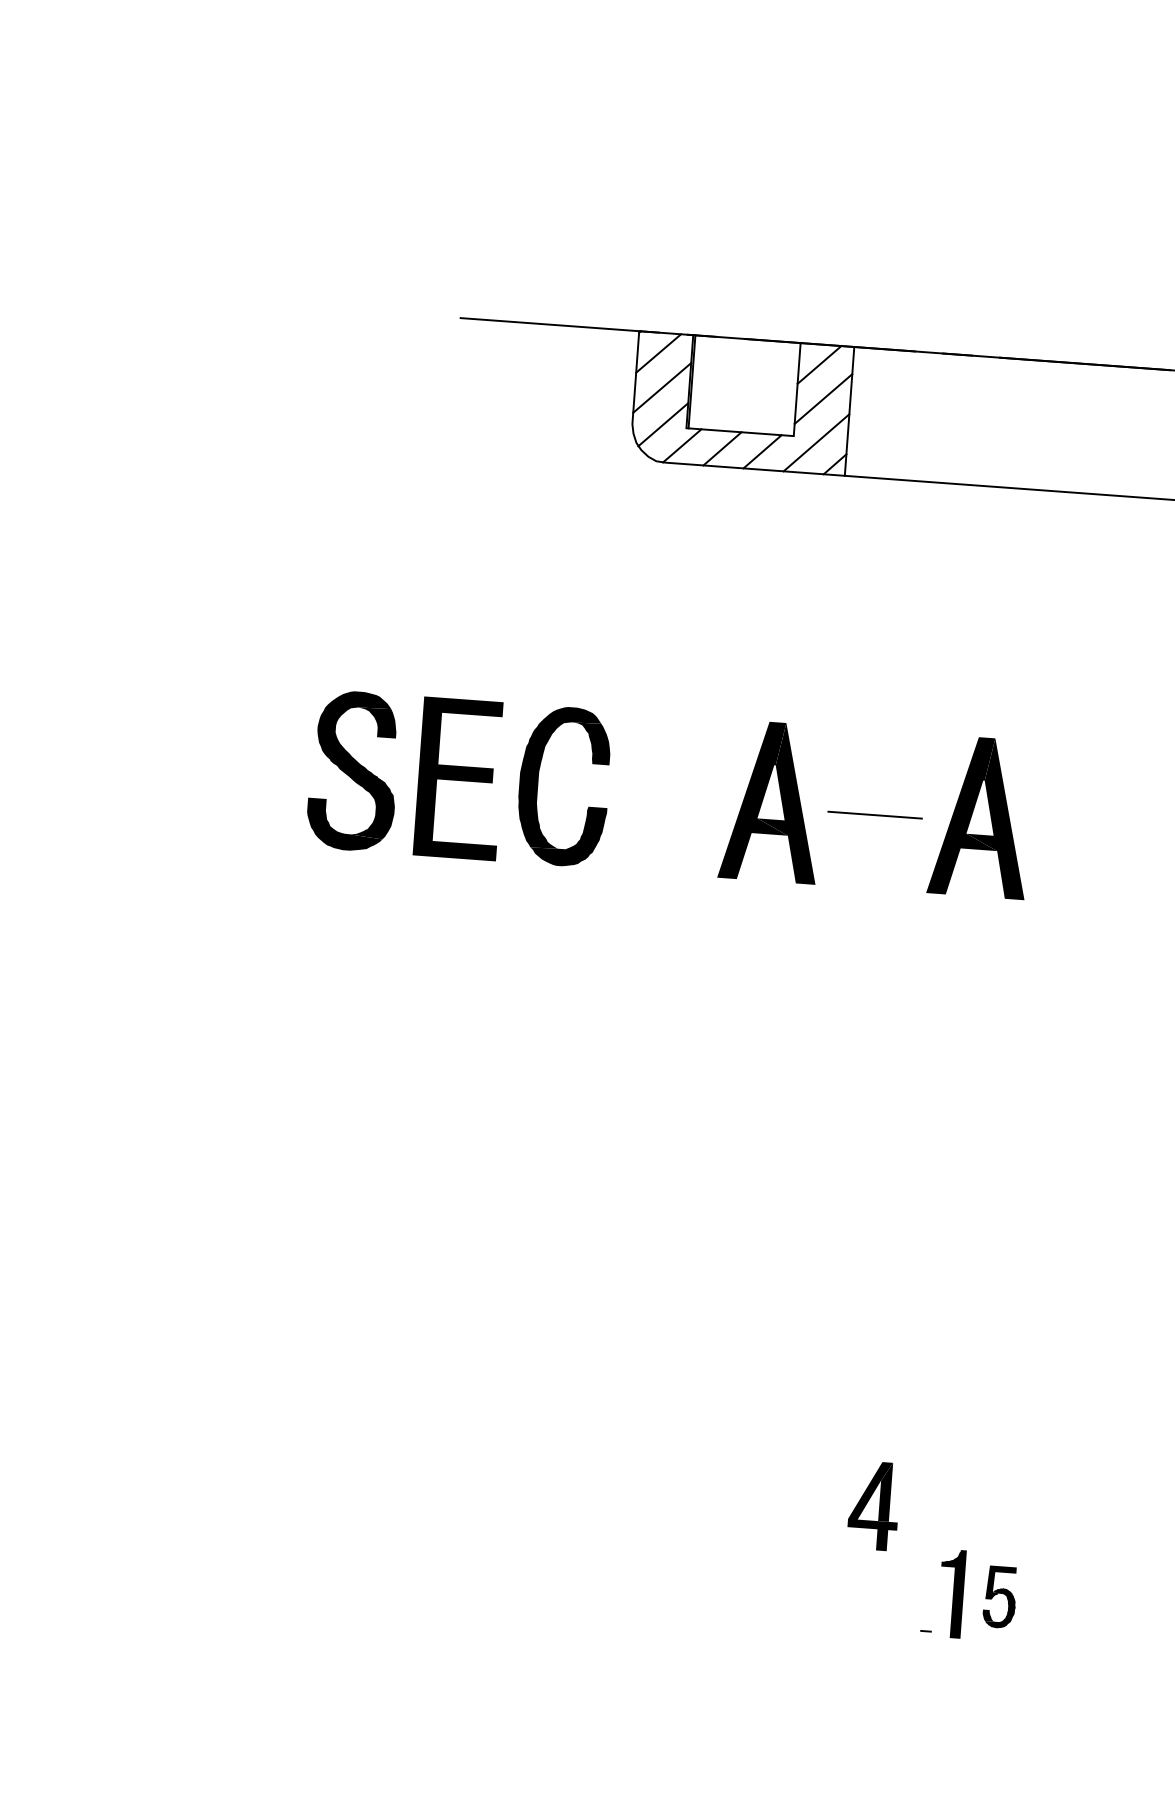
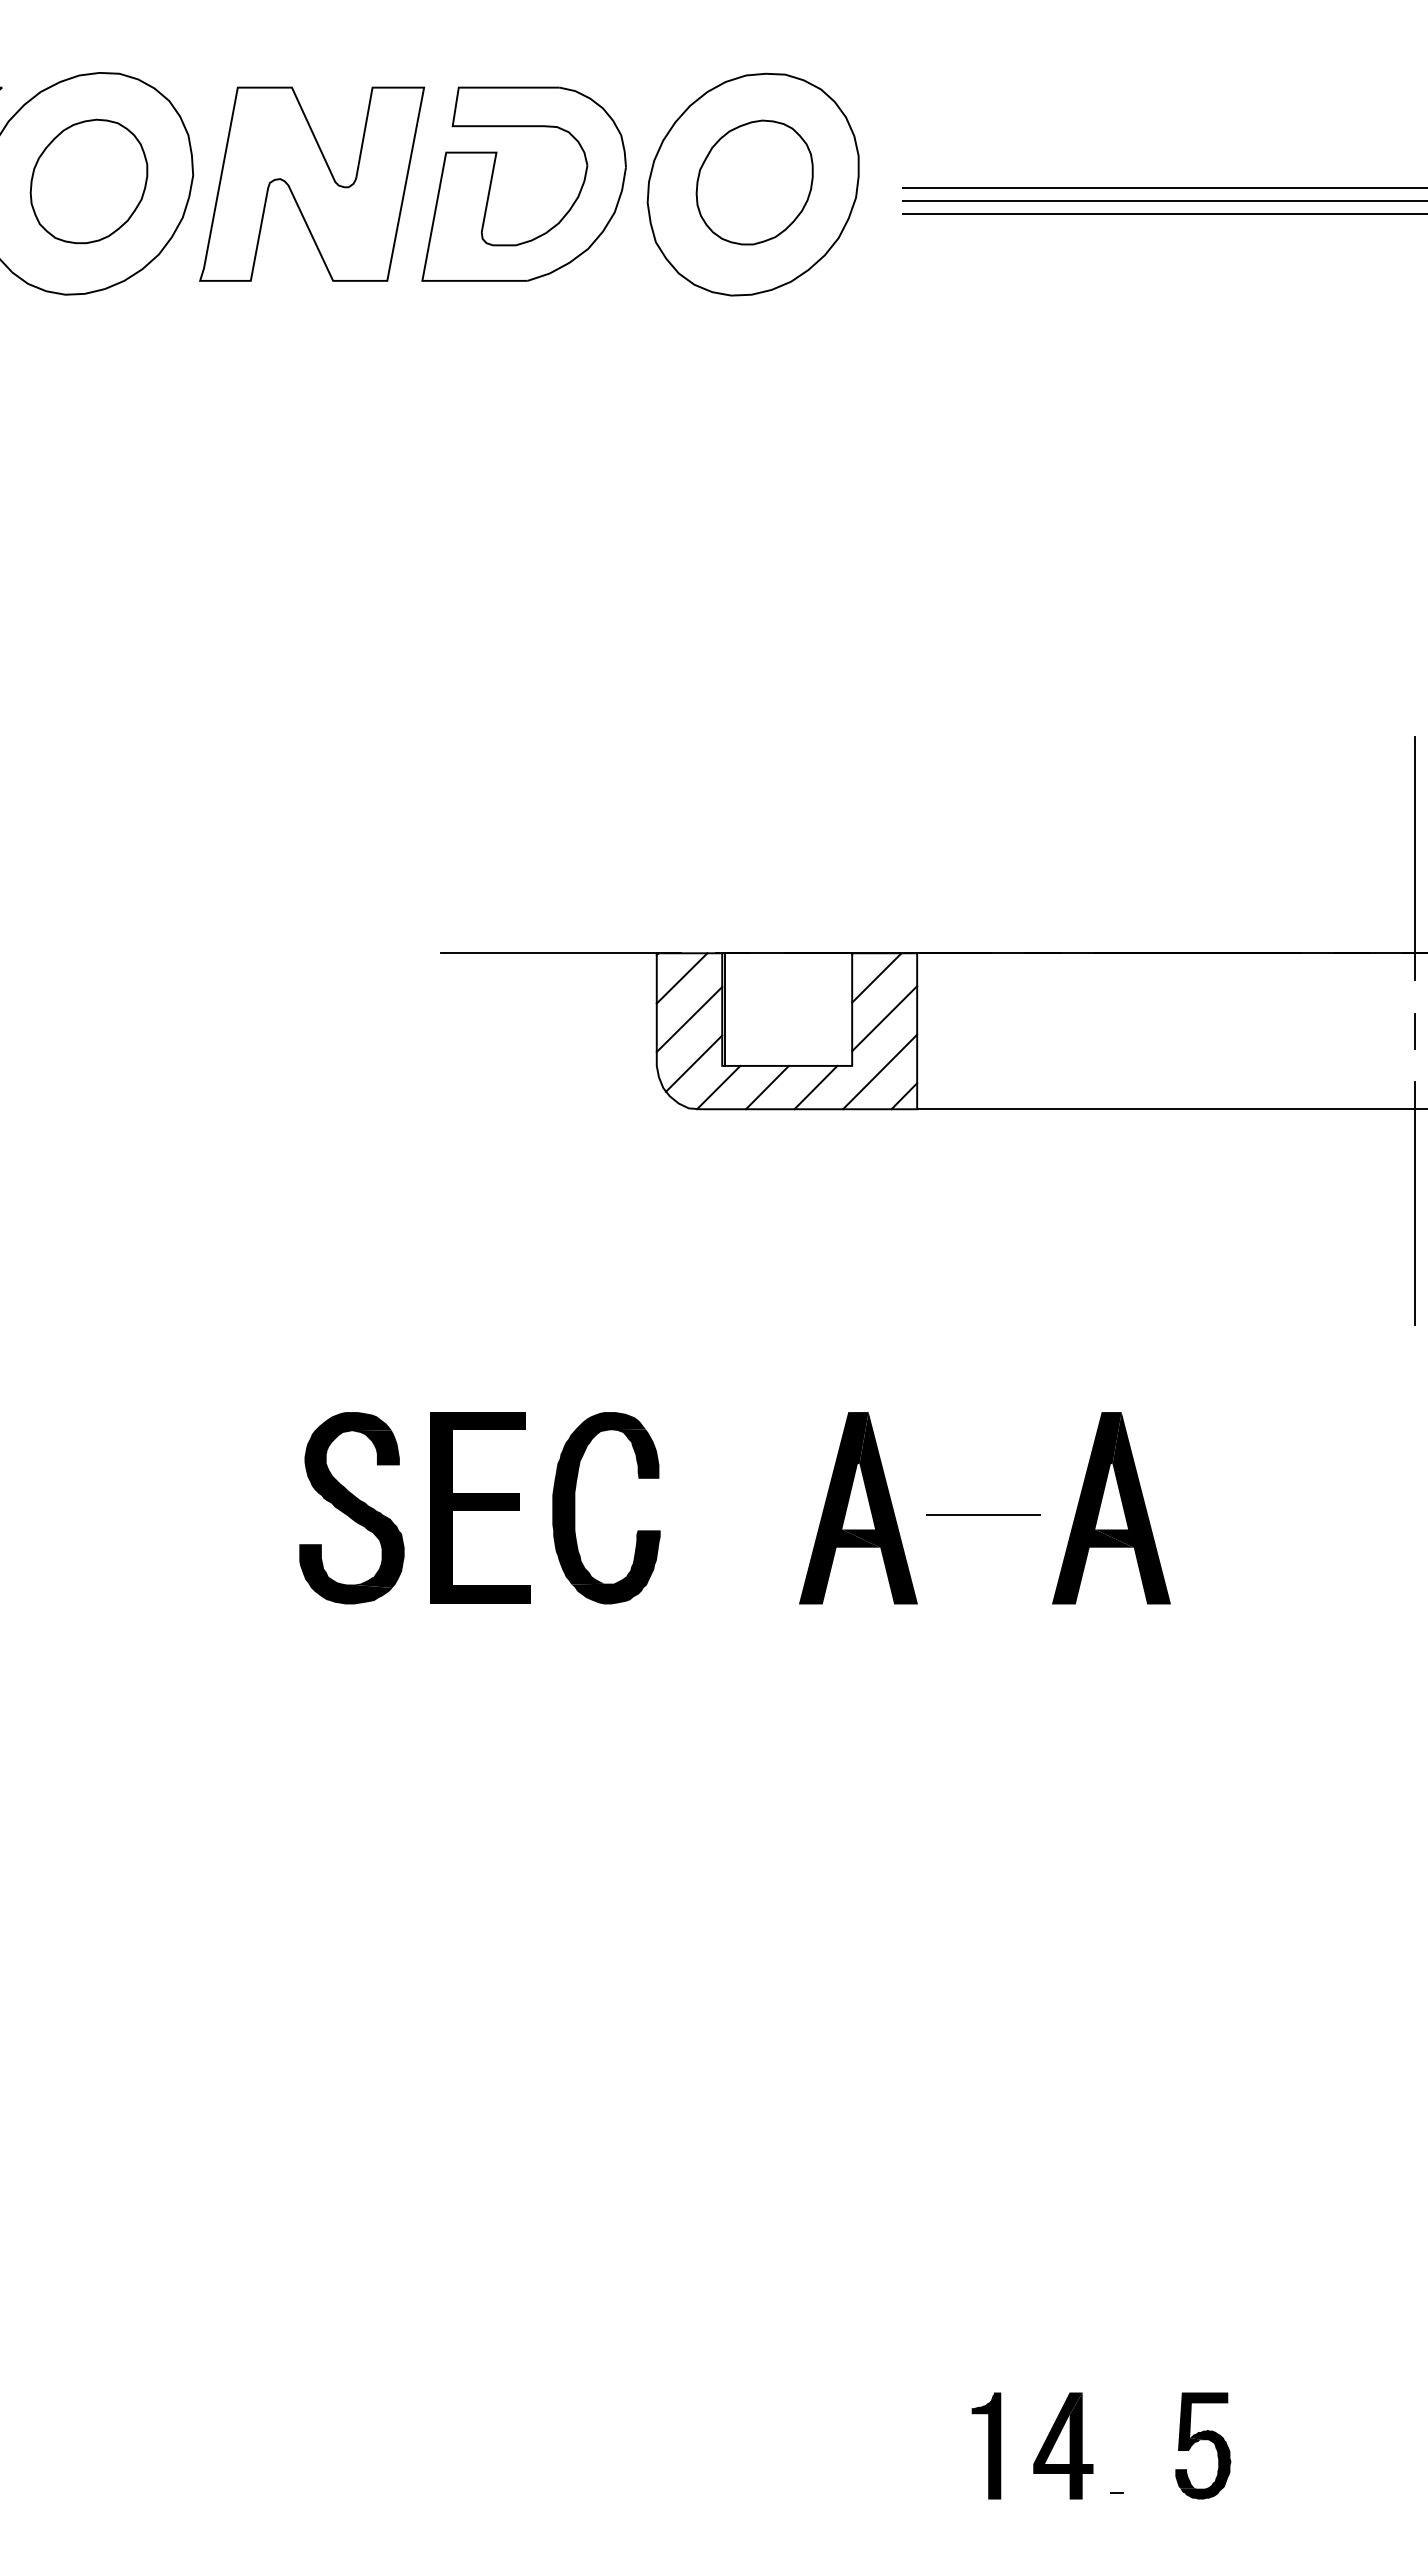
part: (874, 1505) -> (1063, 2445), moved
part: (951, 1593) -> (986, 2445), moved
part: (1000, 1596) -> (1203, 2445), size x1.43

